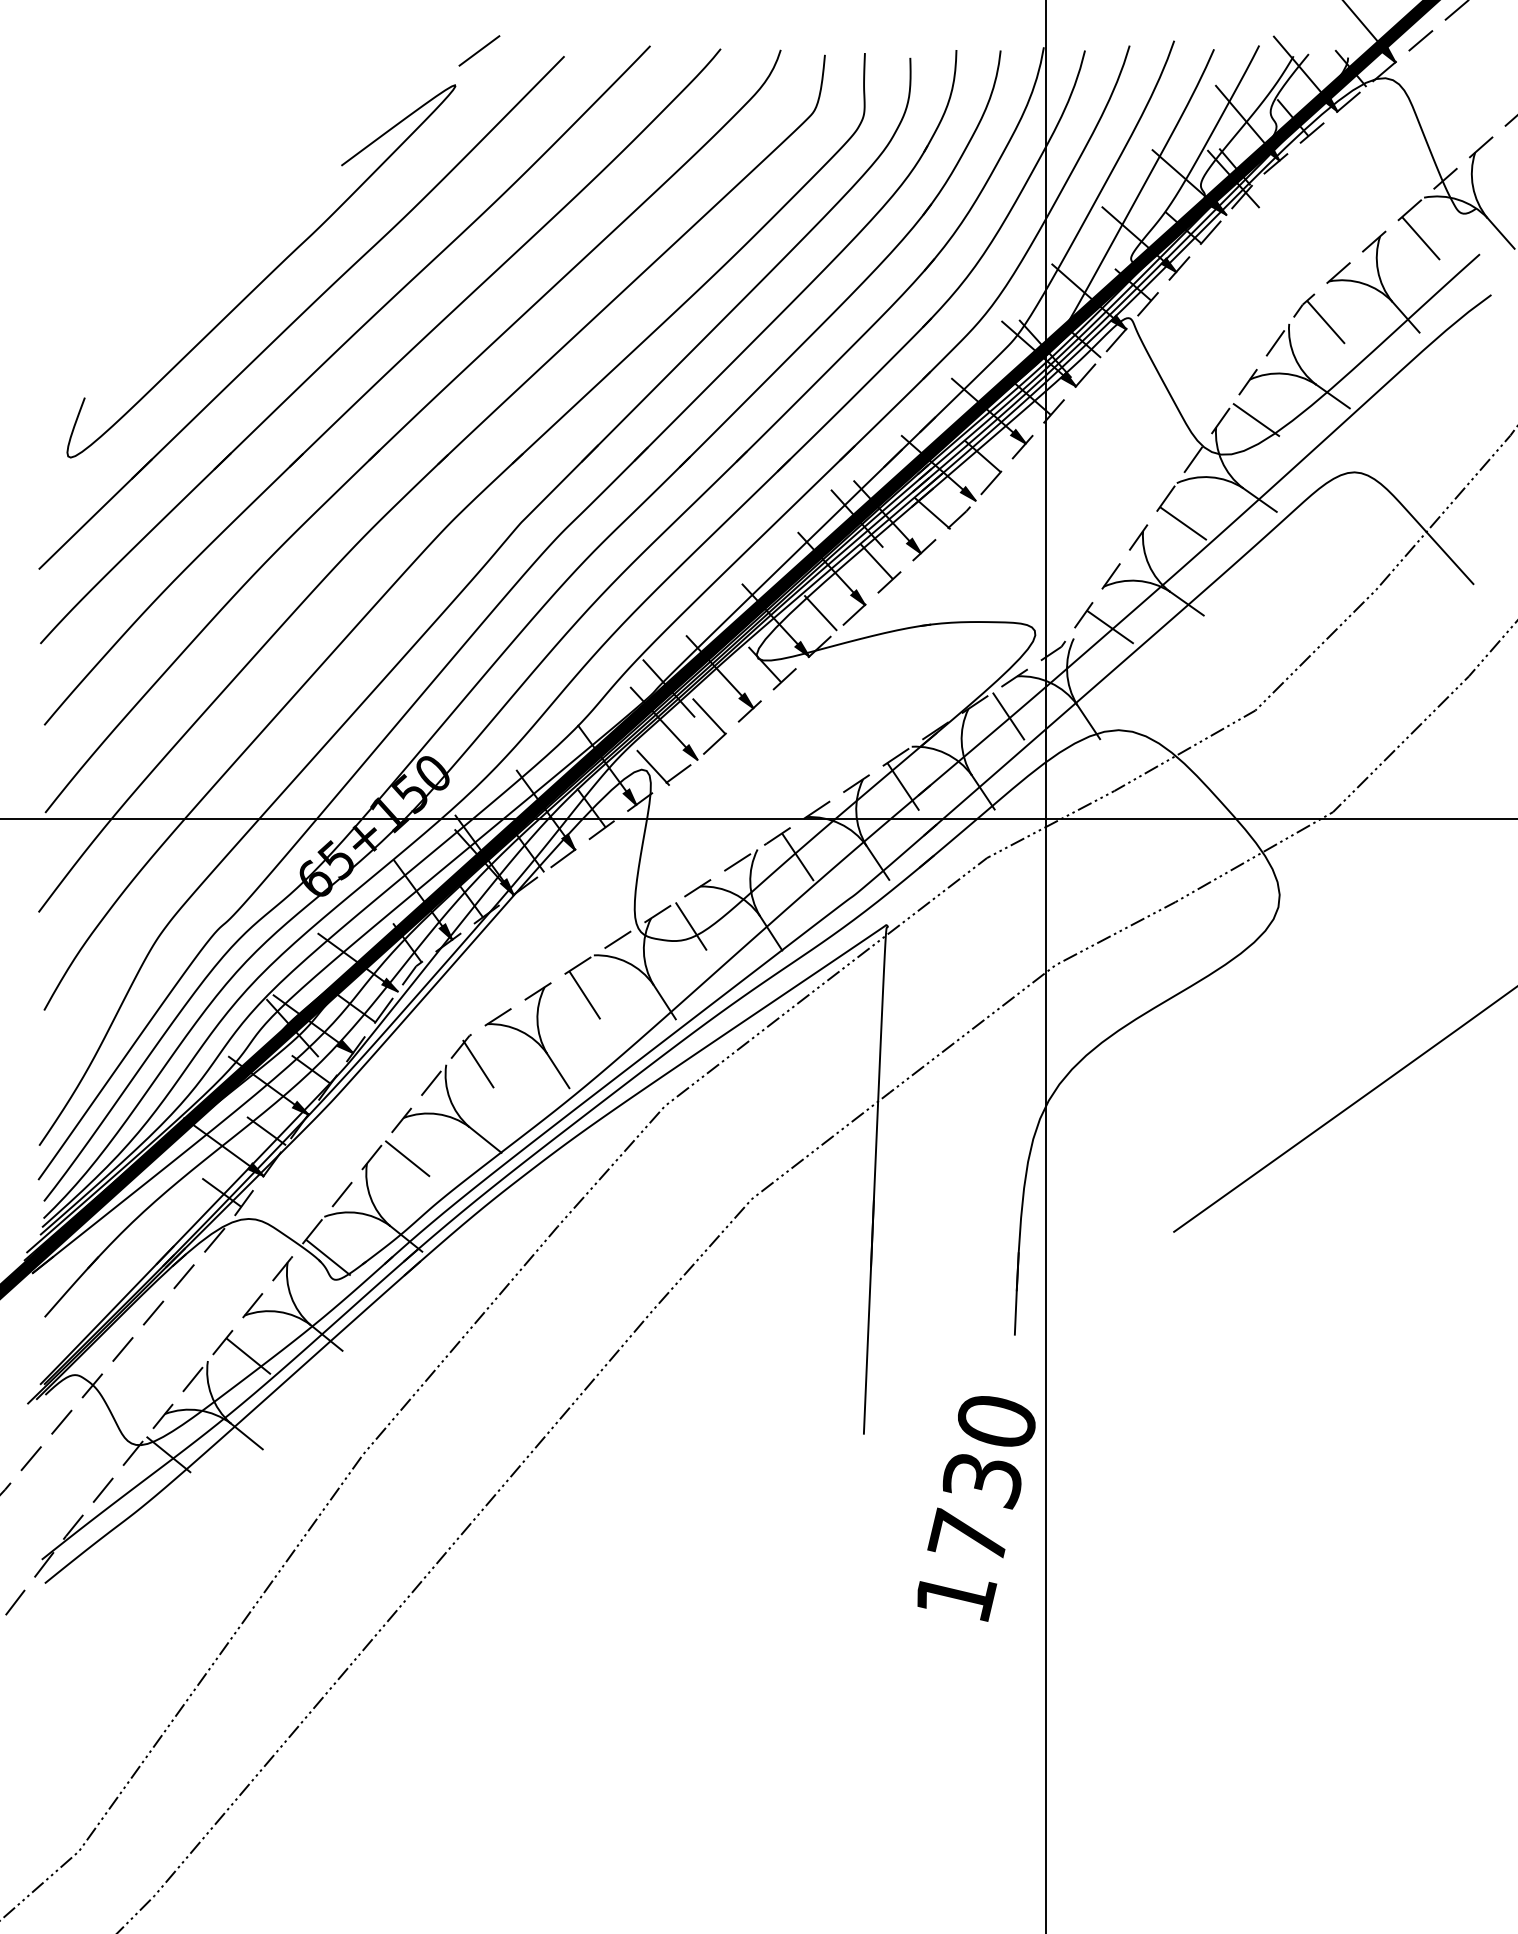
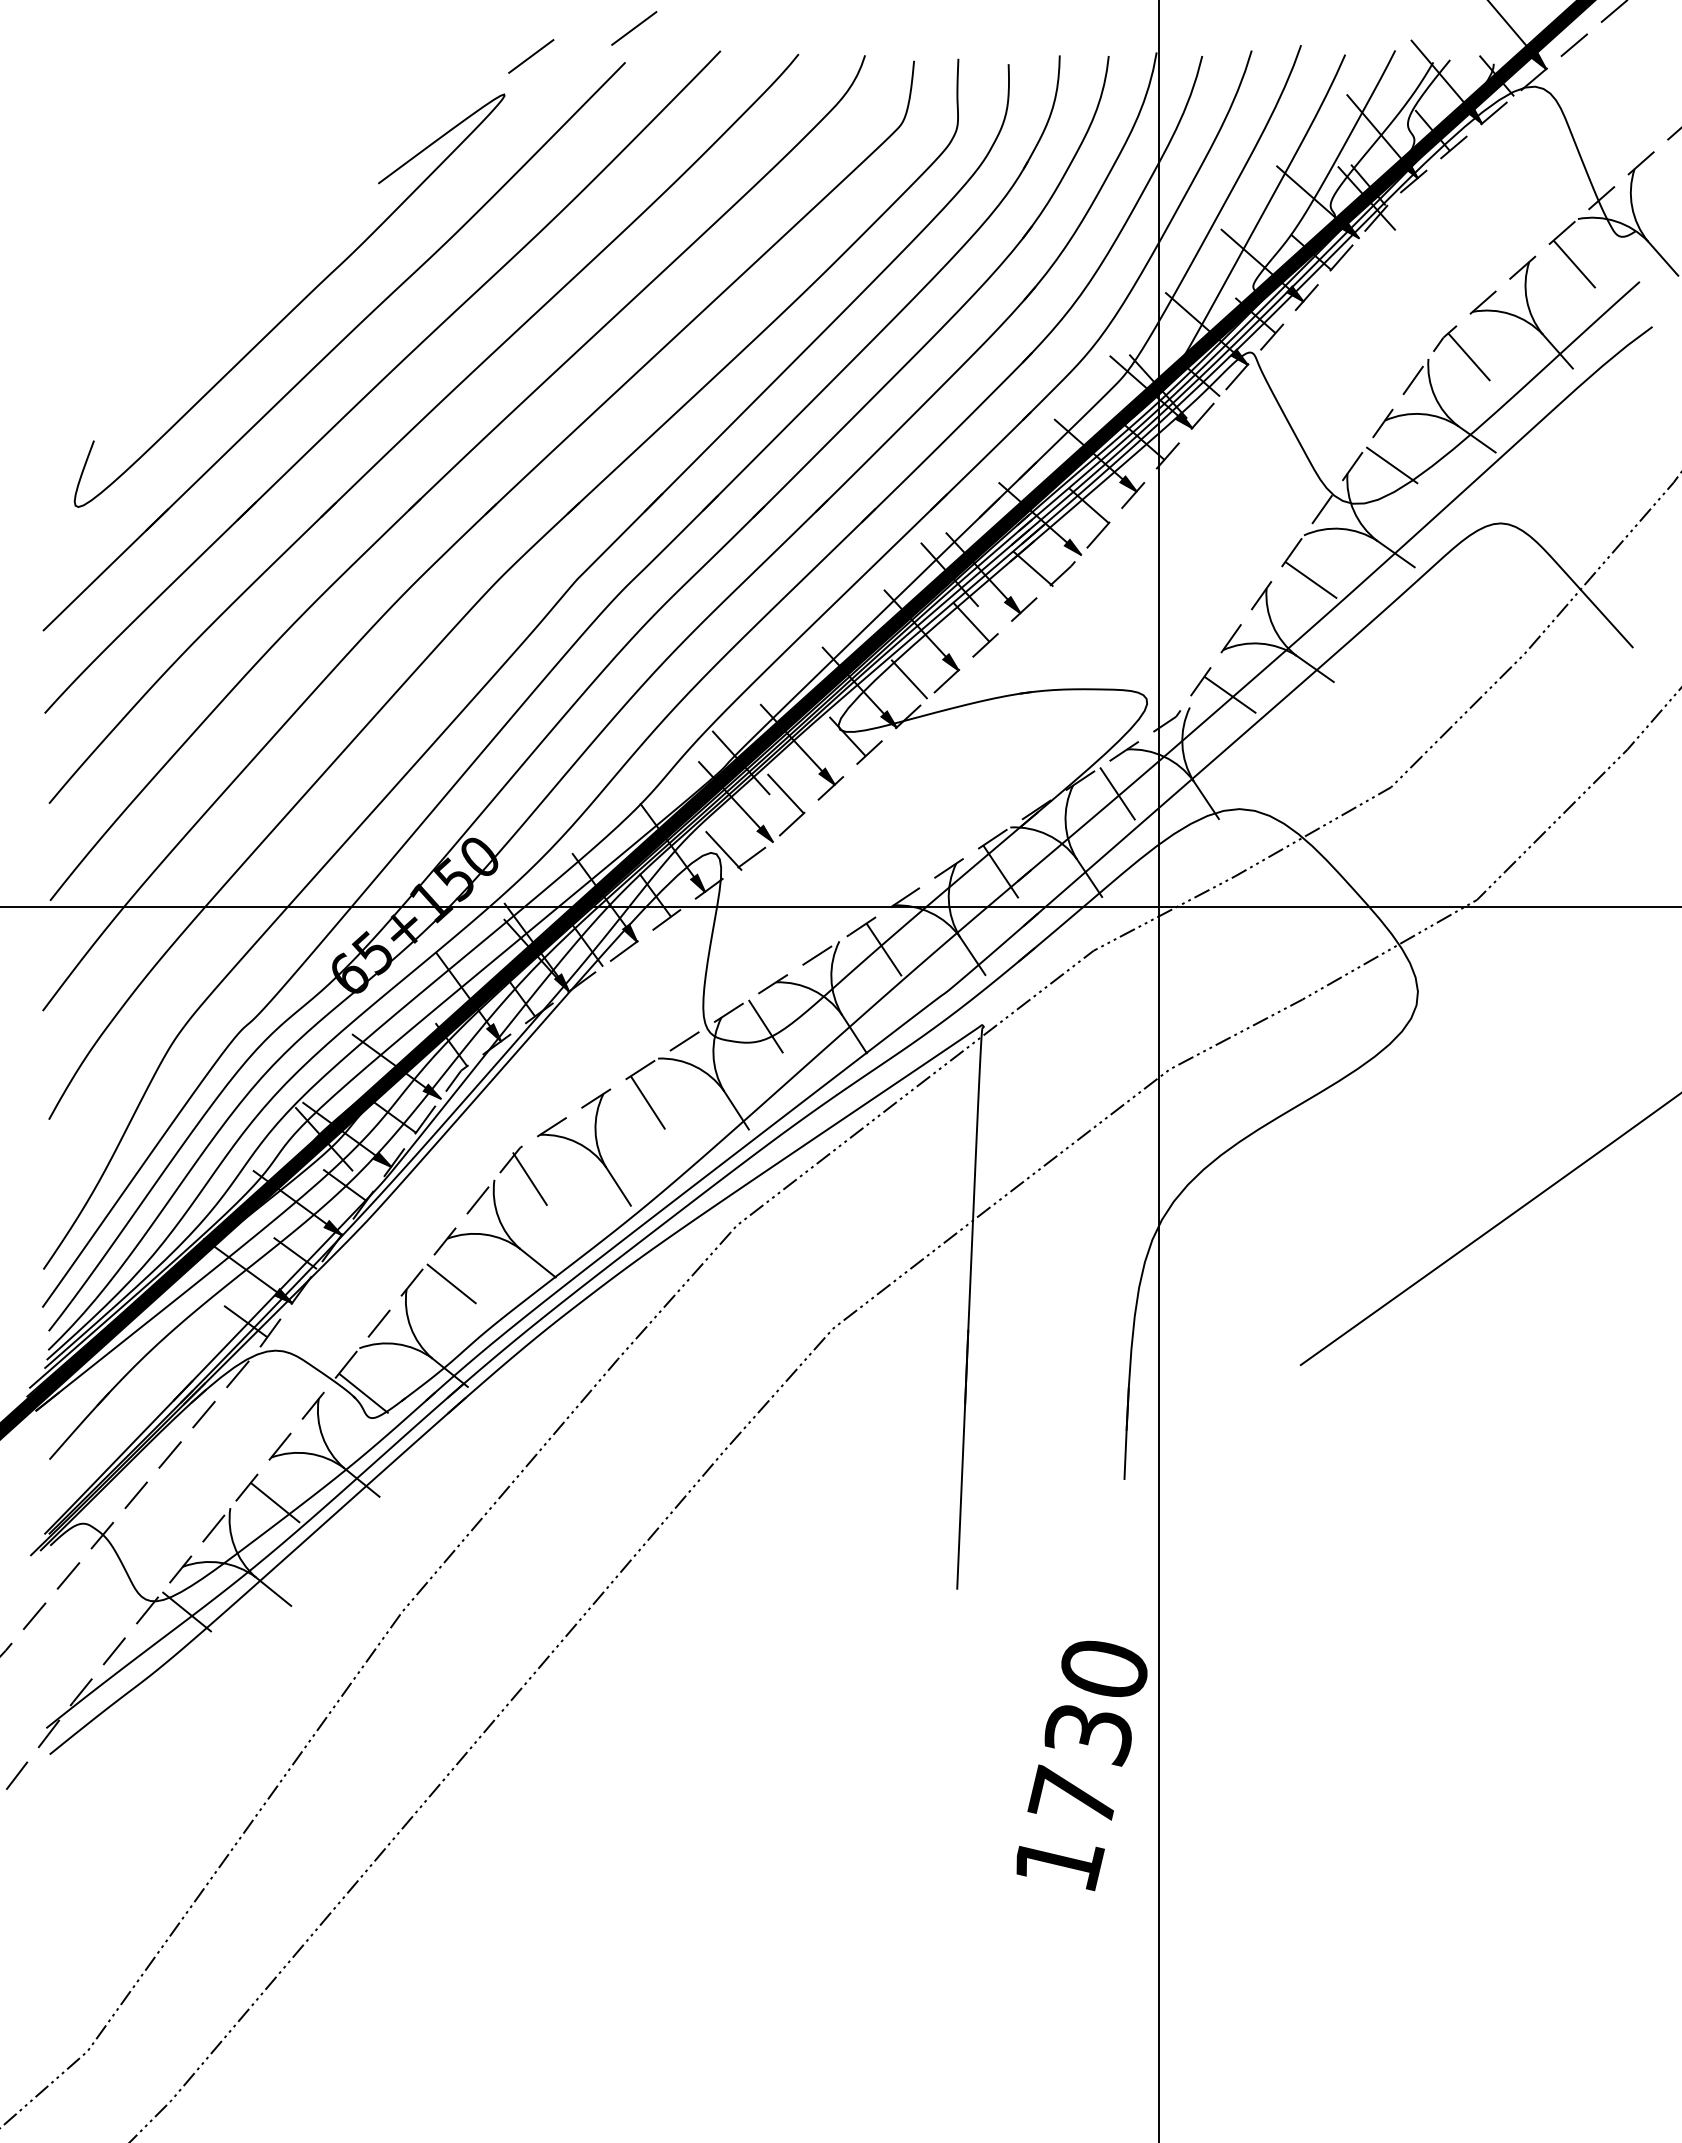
line: (572, 25) -> (634, 28), added
text: (976, 1508) -> (1081, 1765), moved

